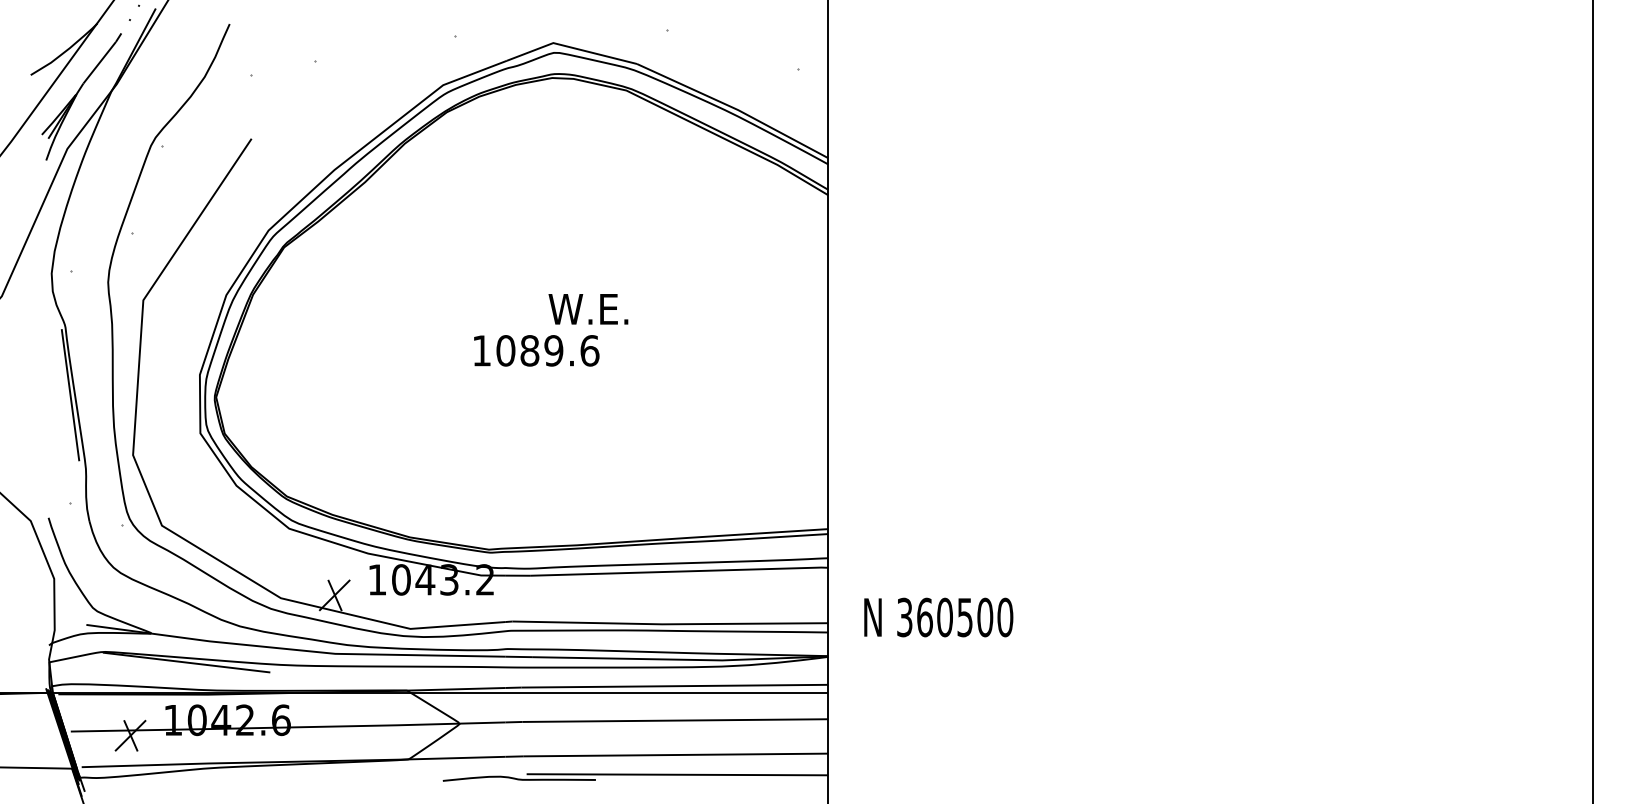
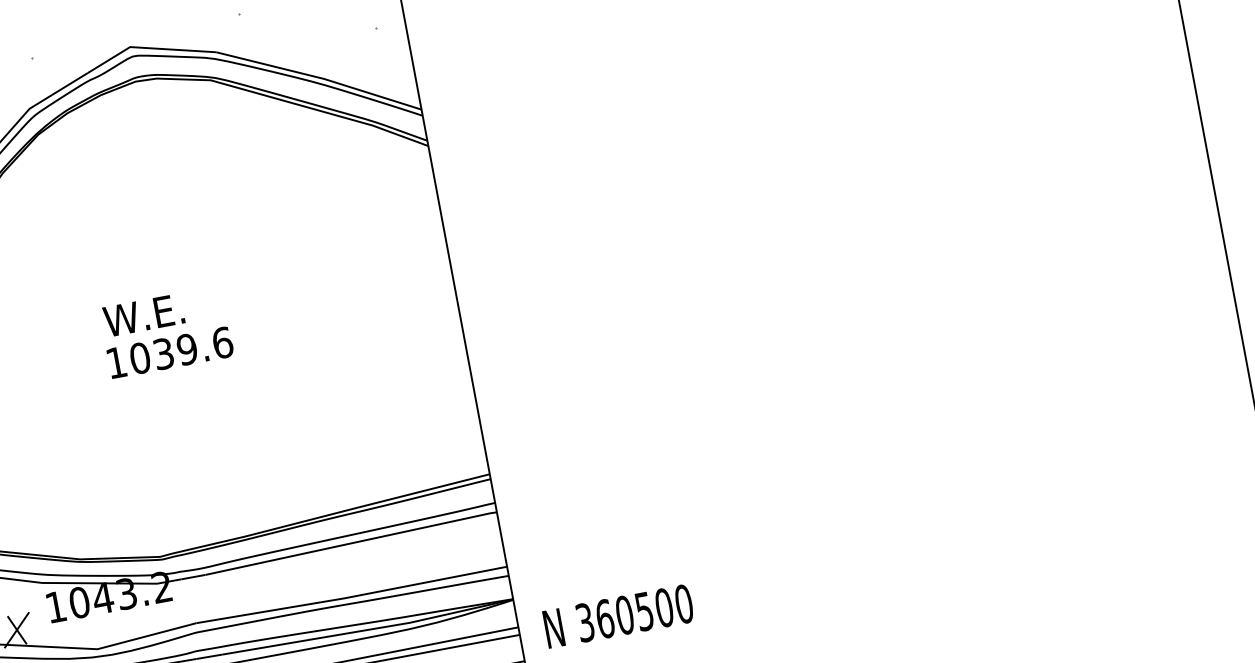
text: (588, 309) -> (143, 315), moved
text: (529, 350) -> (163, 353), 1089.6 -> 1039.6
text: (938, 617) -> (618, 616), moved

